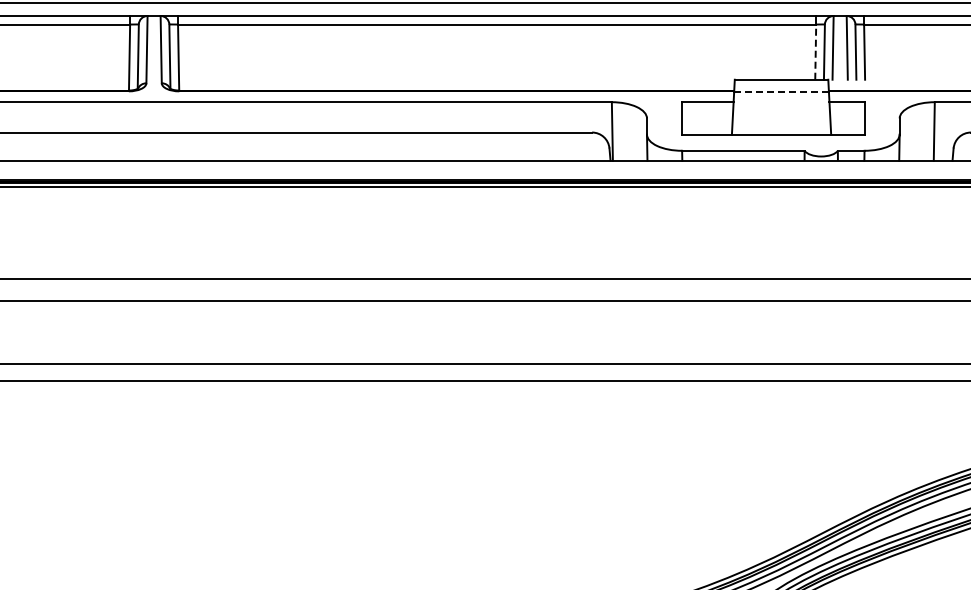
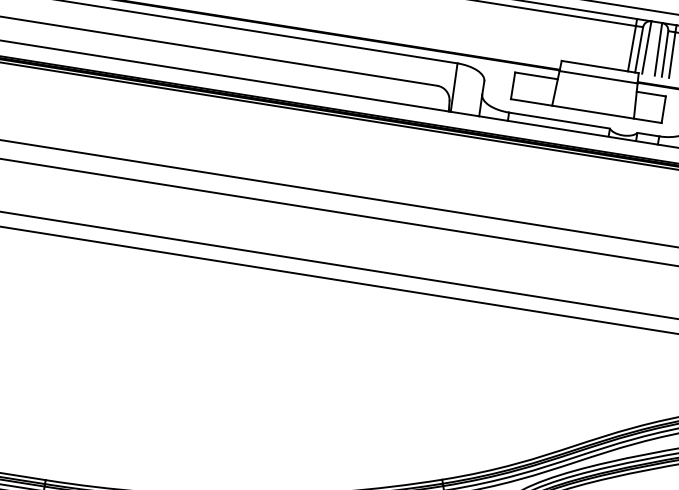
line: (815, 52) -> (631, 49), dashed -> solid
line: (781, 92) -> (598, 77), dashed -> solid

